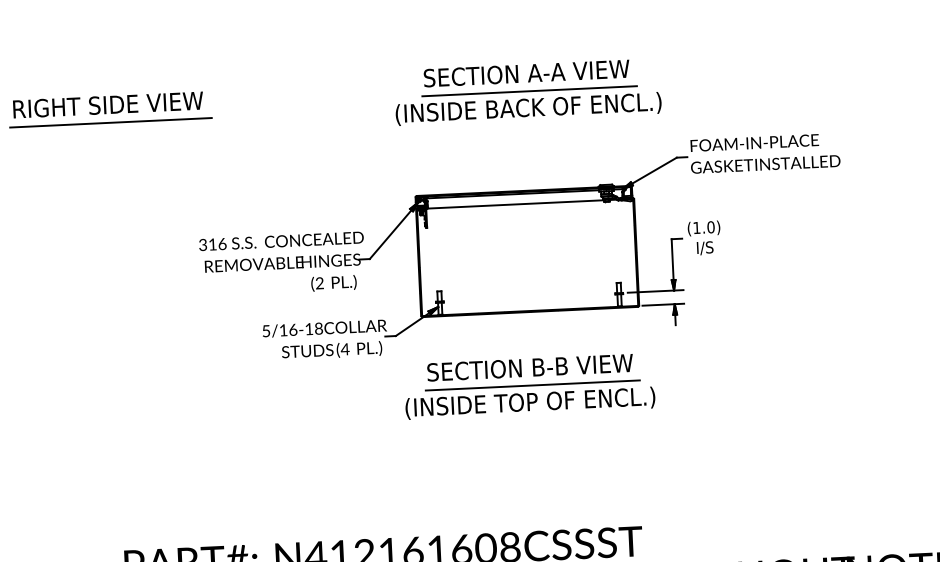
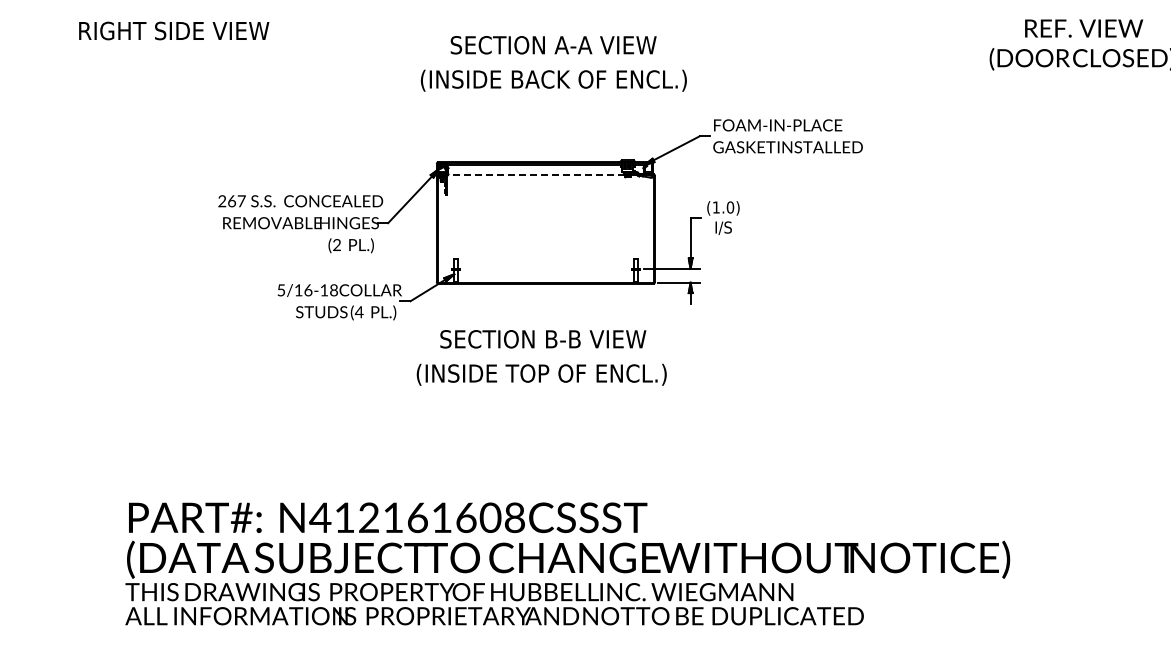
line: (529, 91) -> (555, 63), removed
text: (108, 104) -> (174, 30), moved
line: (110, 122) -> (135, 74), removed
line: (514, 204) -> (535, 175), solid -> dashed
text: (212, 244) -> (231, 201), 316 -> 267
line: (532, 385) -> (544, 357), removed

